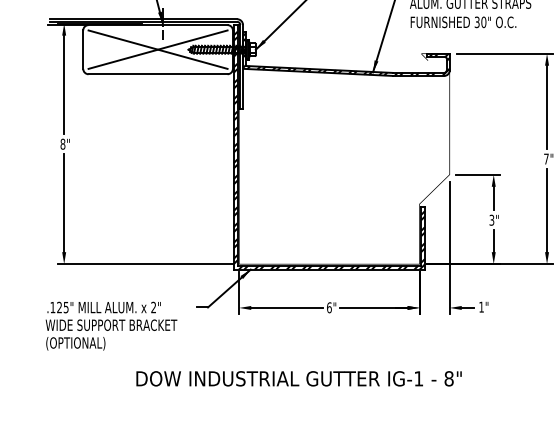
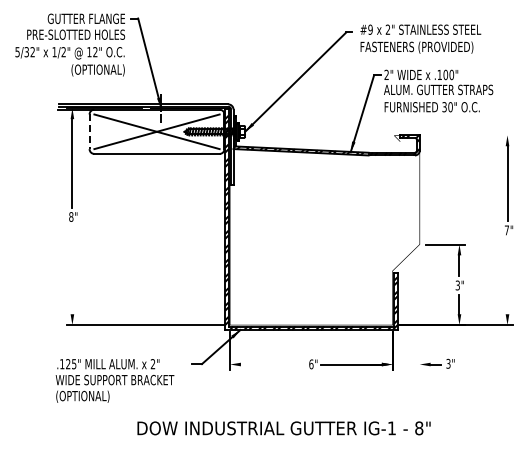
line: (83, 50) -> (89, 132), solid -> dashed
line: (504, 53) -> (469, 135), removed
line: (64, 203) -> (72, 270), removed
line: (547, 210) -> (507, 276), removed
line: (449, 247) -> (419, 310), removed
text: (481, 306) -> (448, 363), 1" -> 3"
line: (286, 307) -> (272, 364), removed

